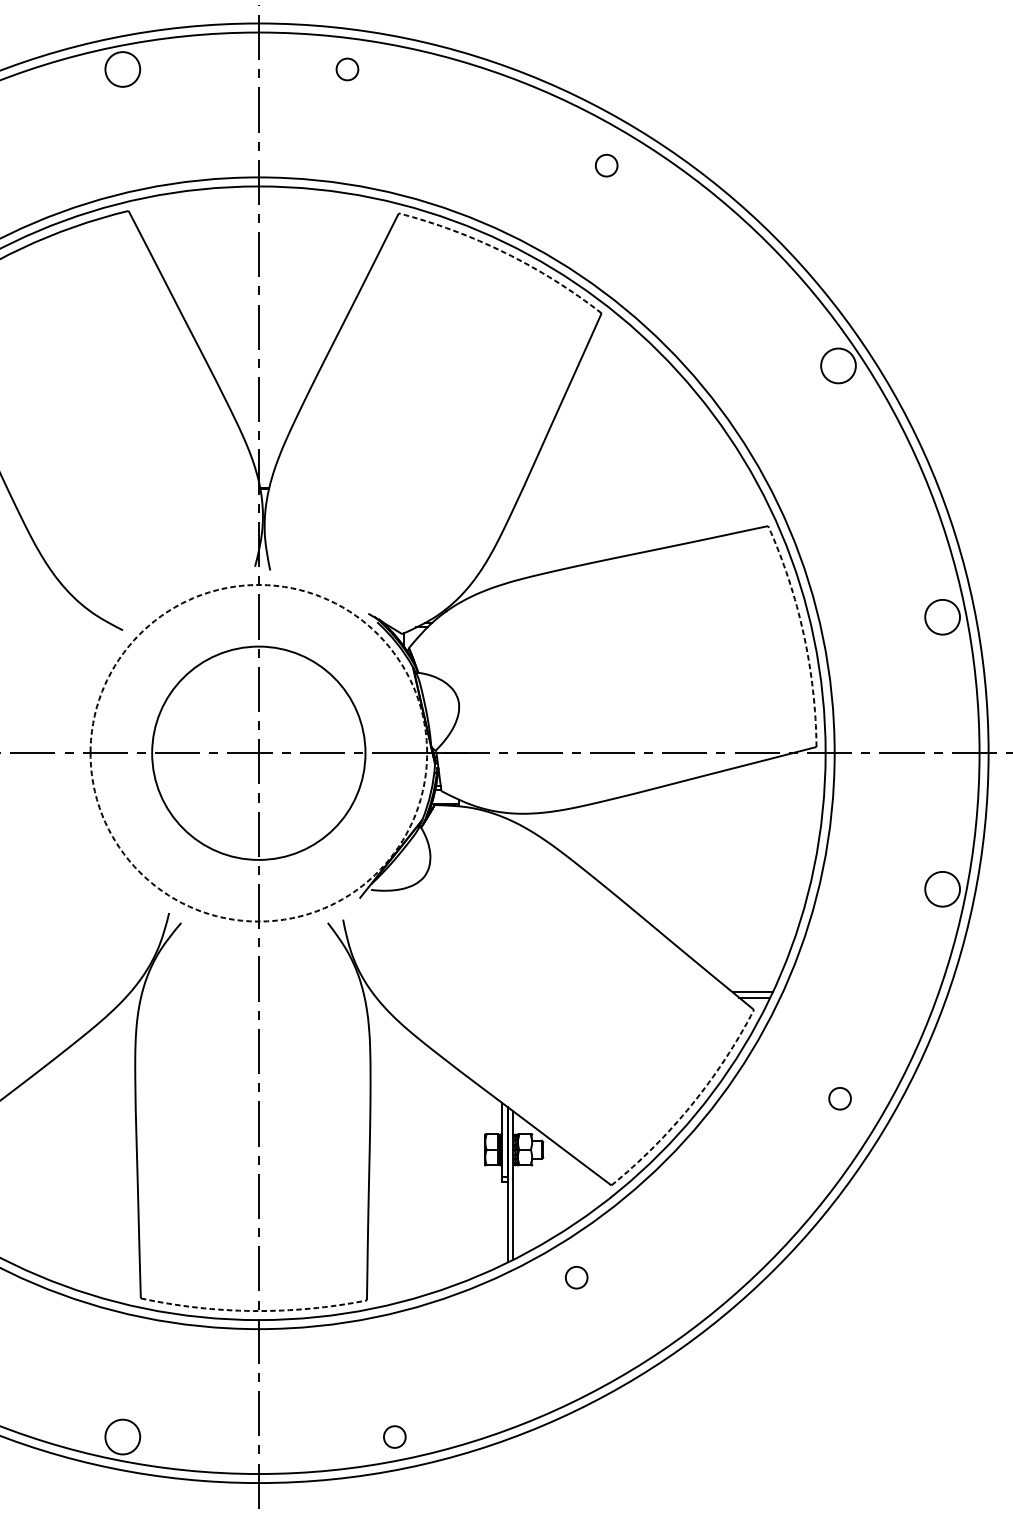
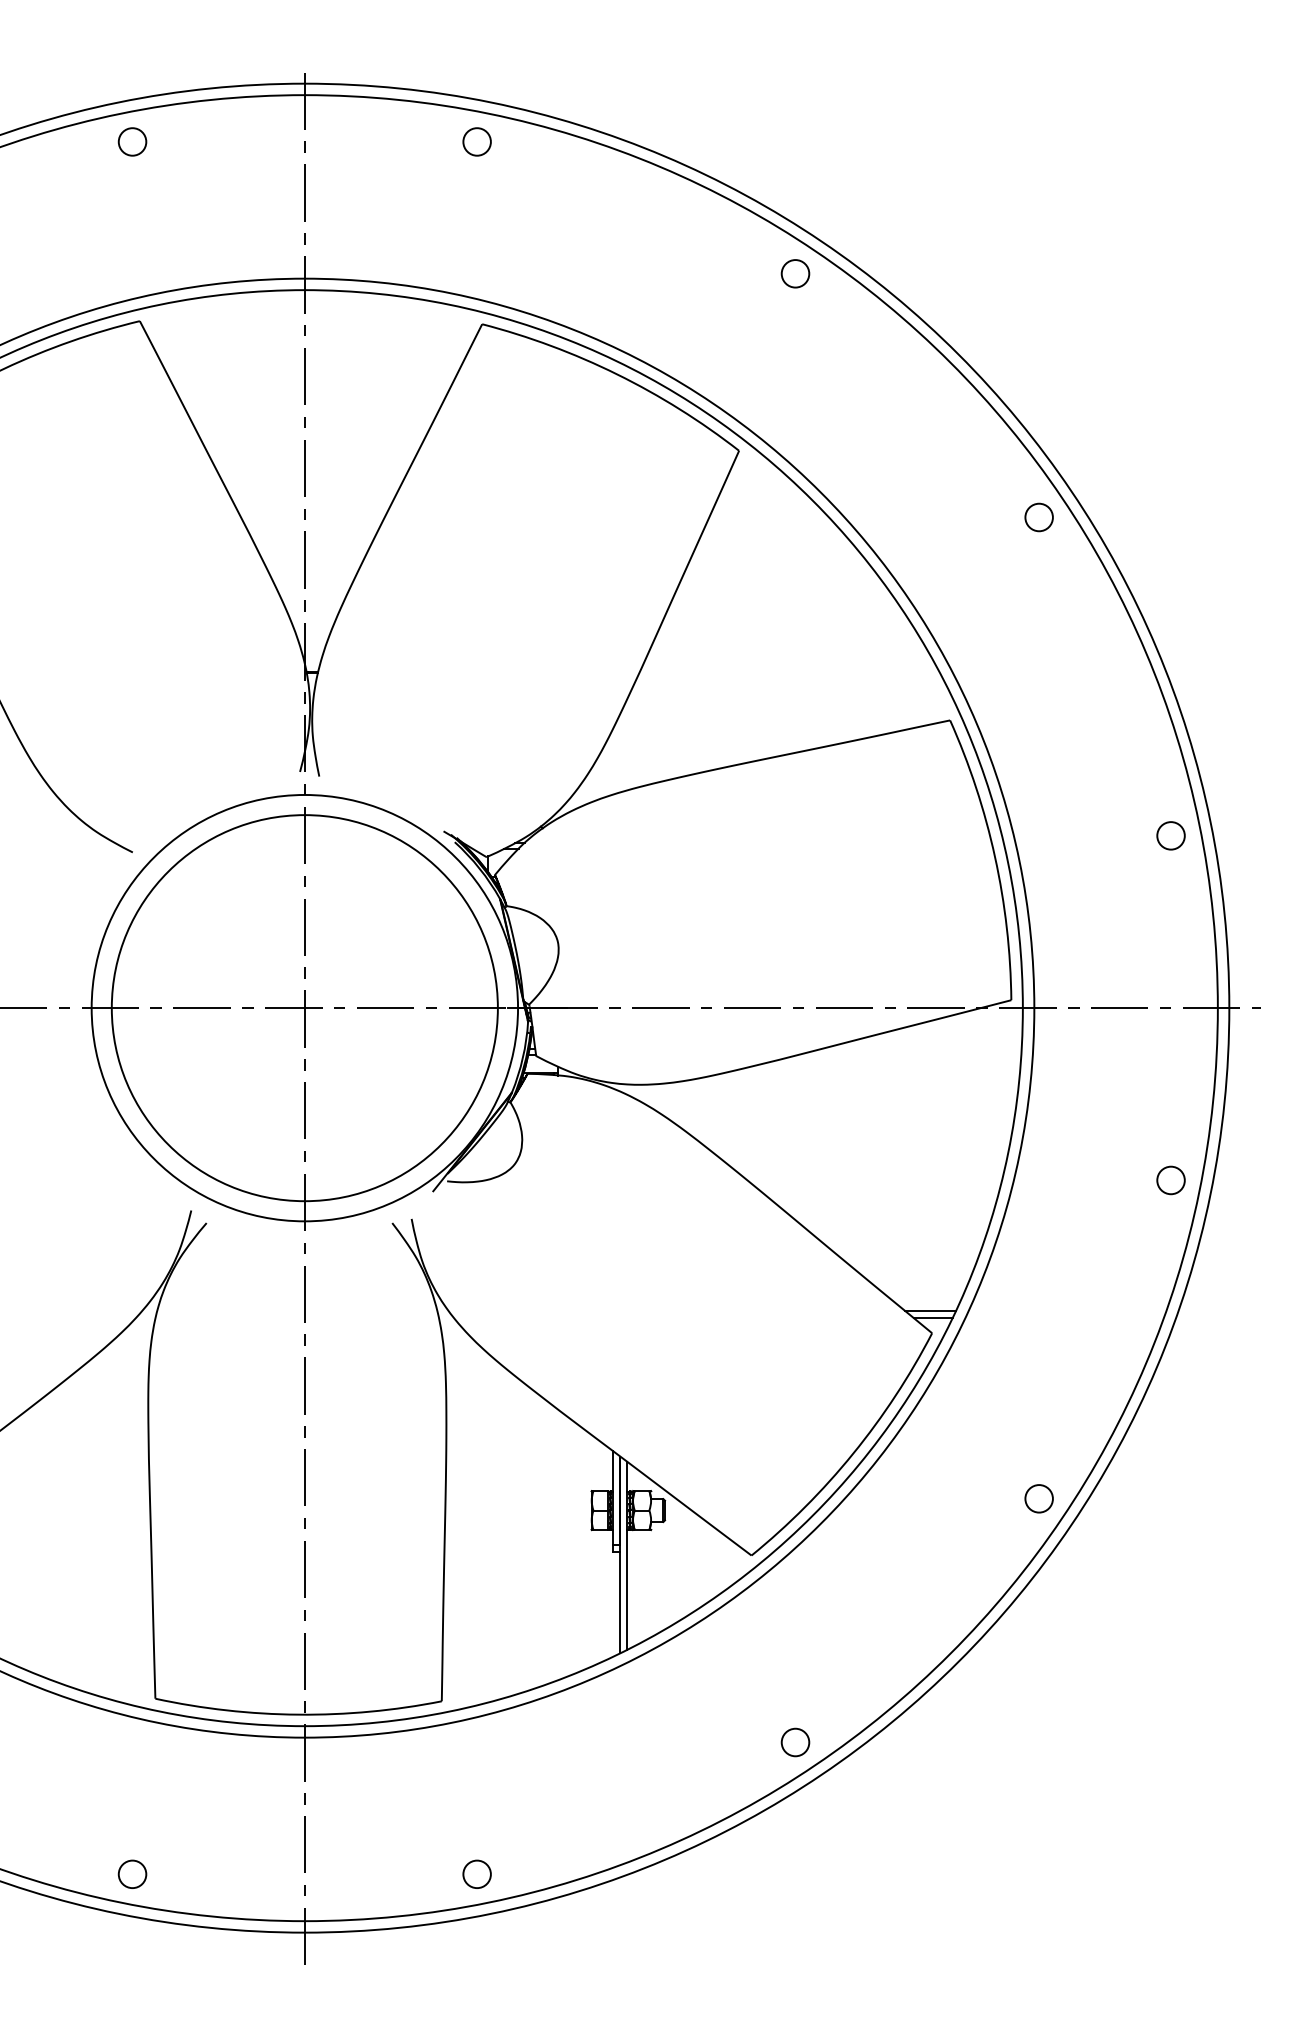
circle: (122, 69) -> (132, 141), size x0.62
circle: (346, 69) -> (476, 141), moved
circle: (606, 165) -> (795, 273), moved
arc: (505, 253) -> (617, 374), dashed -> solid
circle: (837, 365) -> (1038, 517), size x0.62
circle: (942, 616) -> (1170, 835), size x0.62
arc: (804, 634) -> (995, 857), dashed -> solid
circle: (258, 752) -> (304, 1007), dashed -> solid
circle: (258, 753) -> (304, 1008), size x1.43
circle: (942, 889) -> (1170, 1180), size x0.62
circle: (839, 1098) -> (1038, 1498), moved
arc: (691, 1104) -> (853, 1453), dashed -> solid
circle: (576, 1277) -> (795, 1742), moved
arc: (253, 1310) -> (298, 1714), dashed -> solid
circle: (122, 1437) -> (132, 1874), size x0.62

